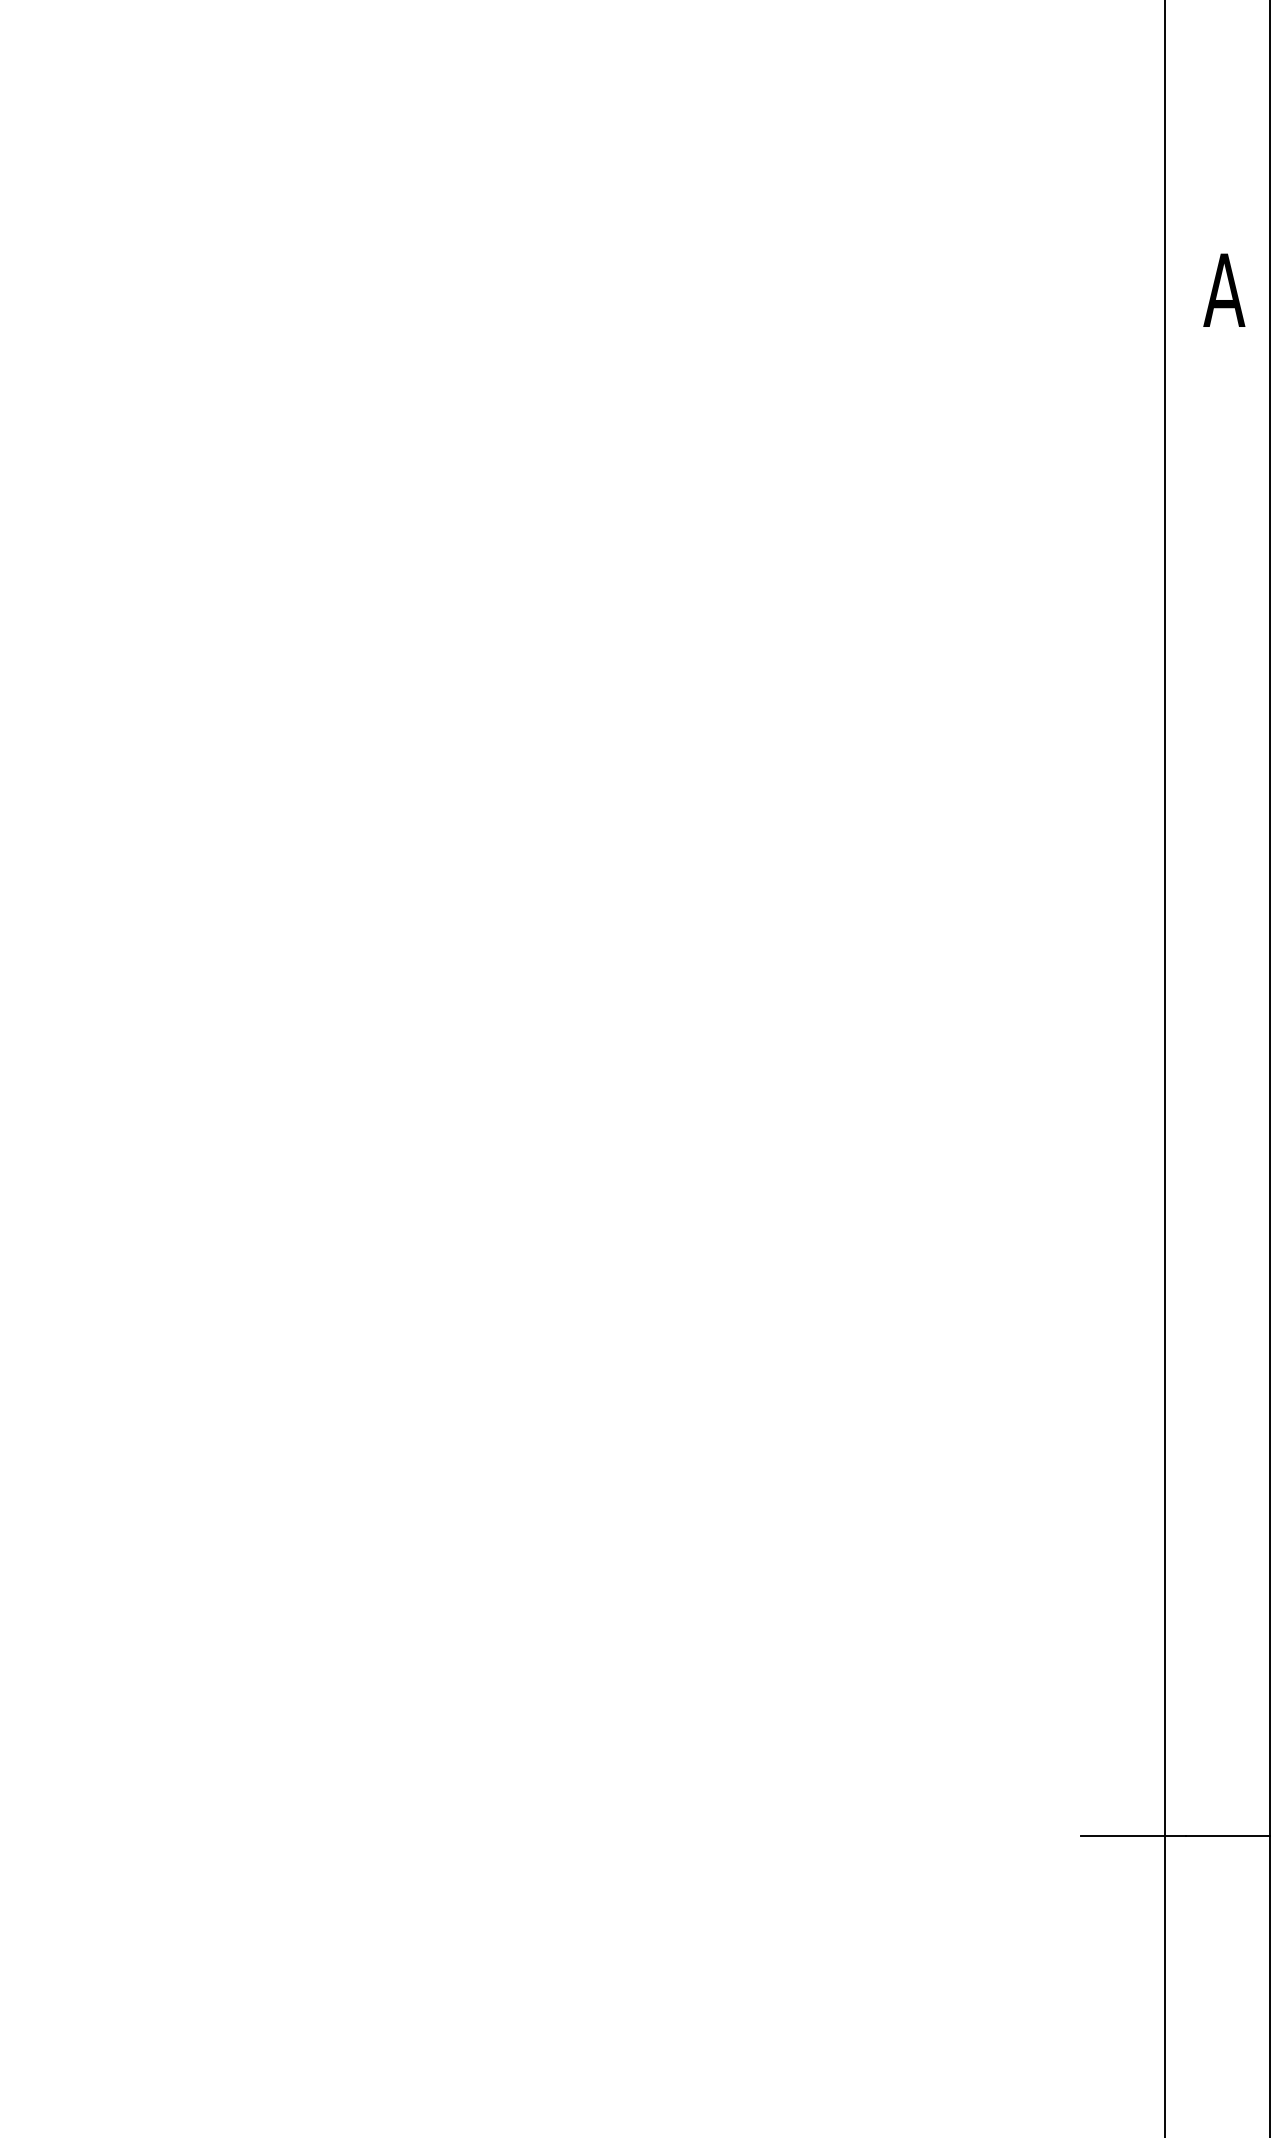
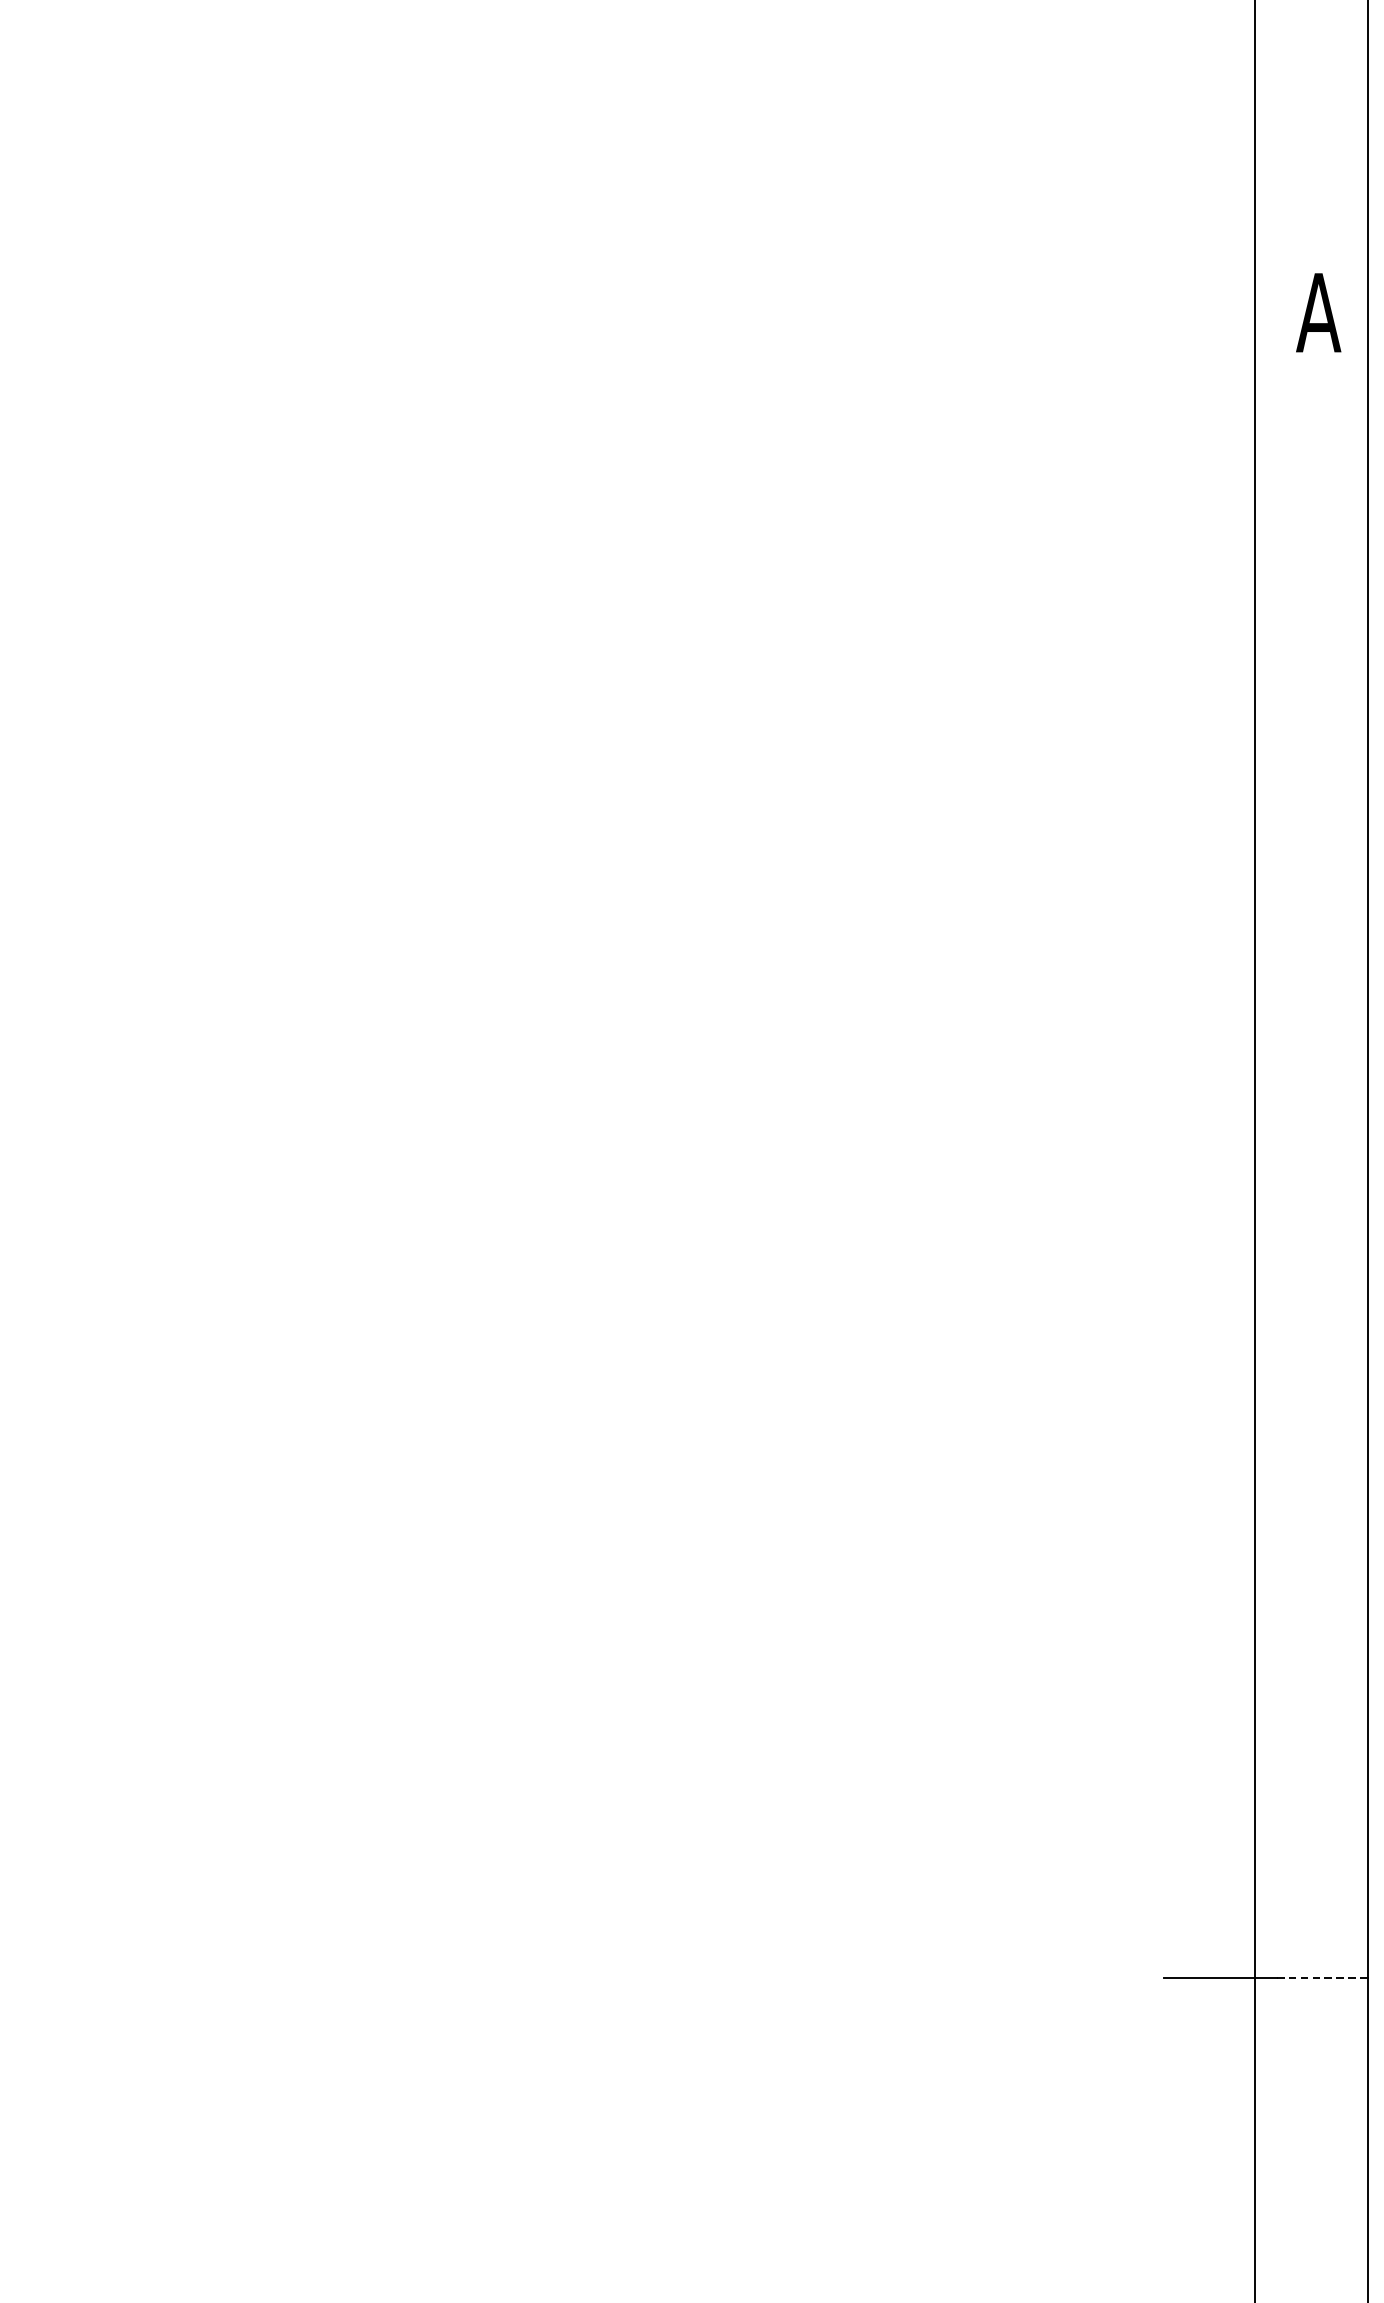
line: (1227, 1836) -> (1322, 1978), solid -> dashed

